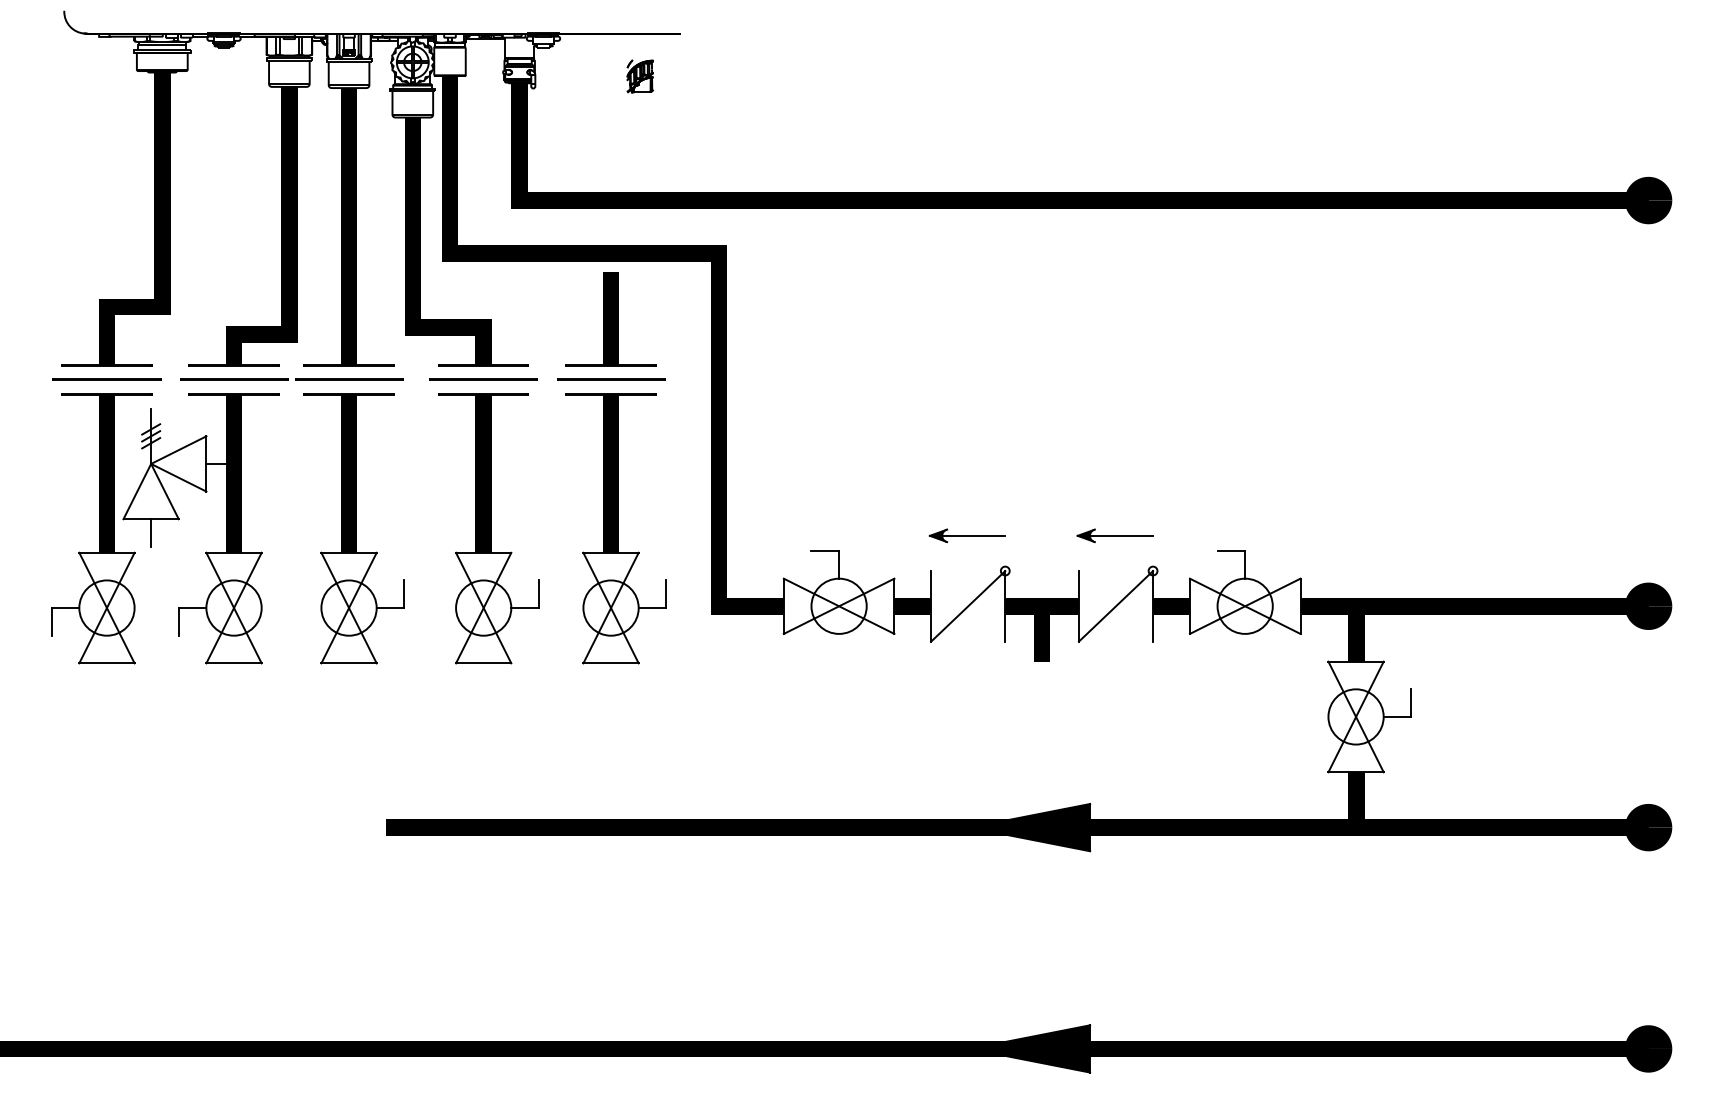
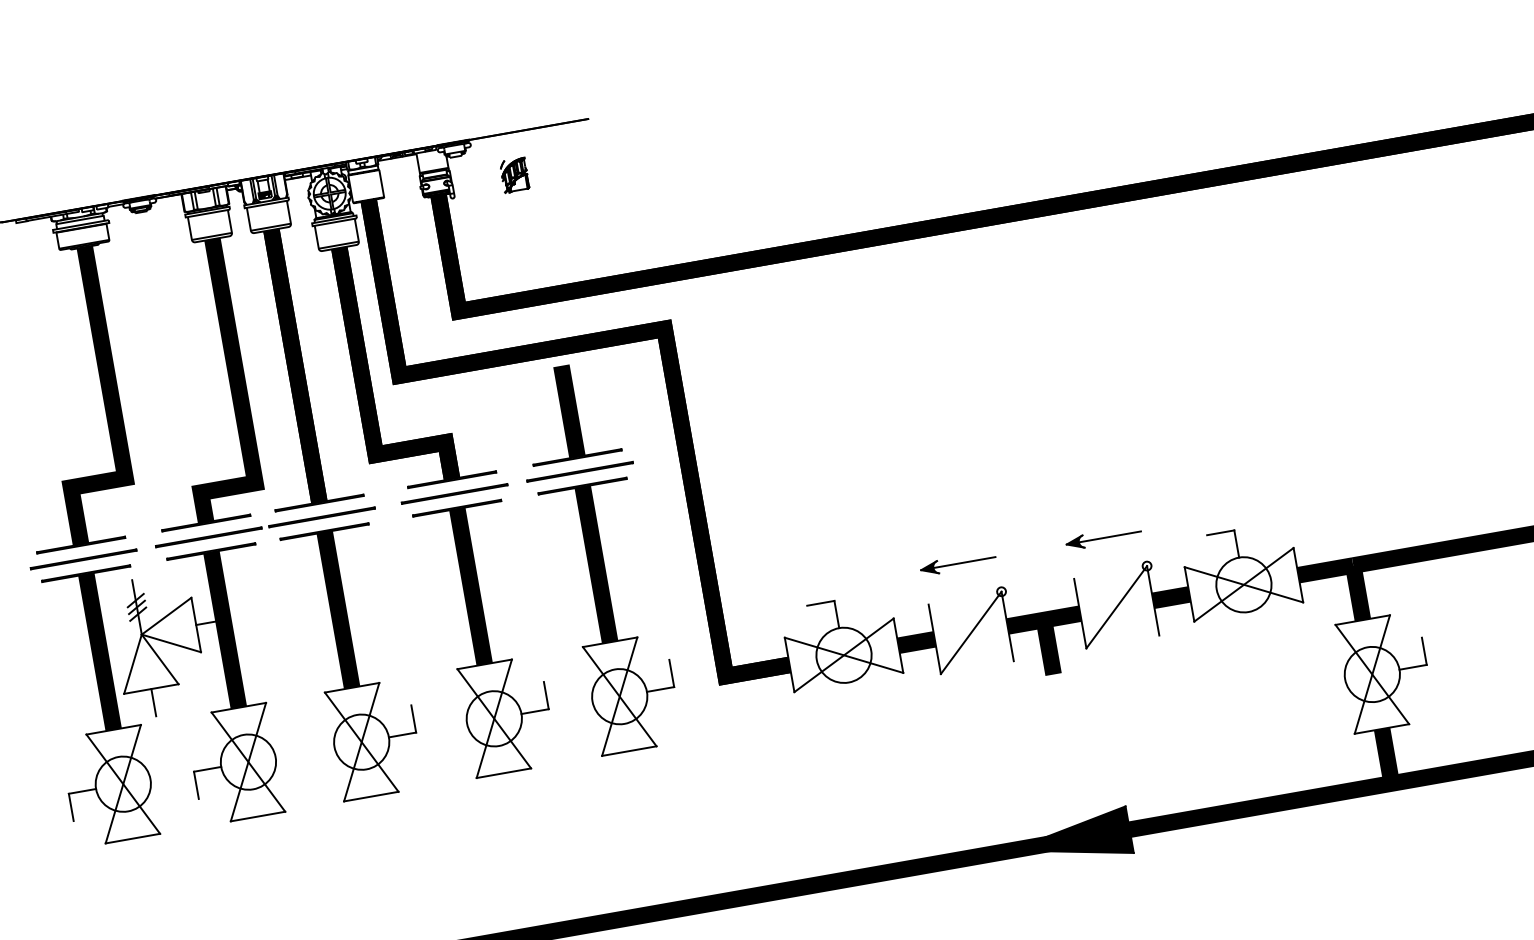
part: (639, 76) -> (514, 175), moved

